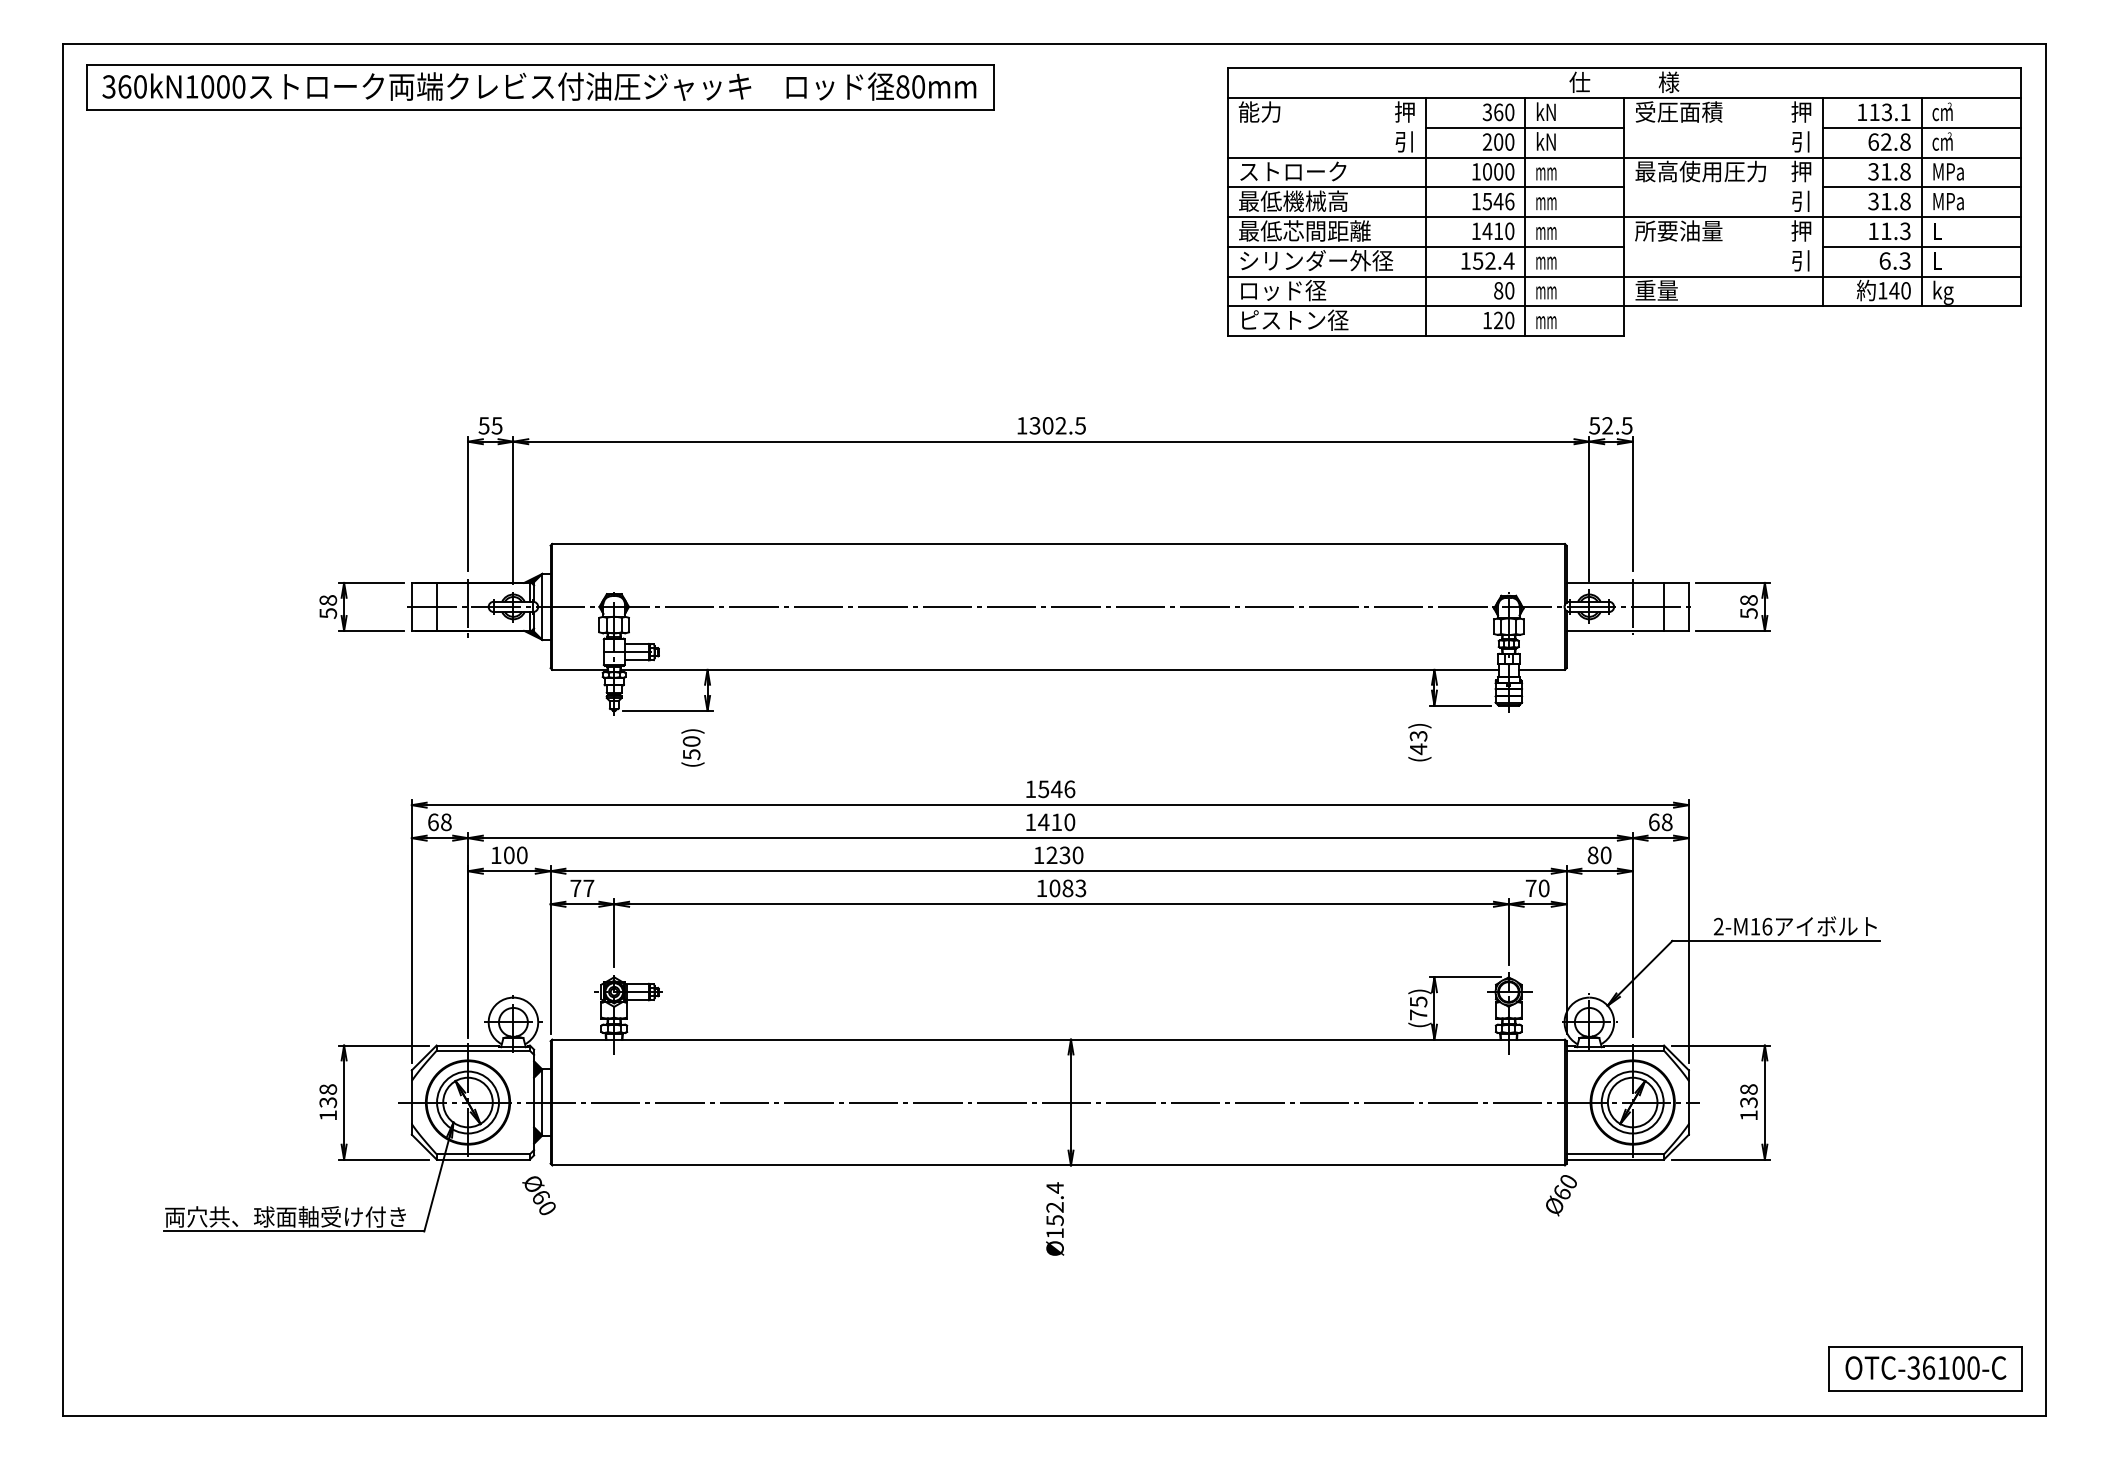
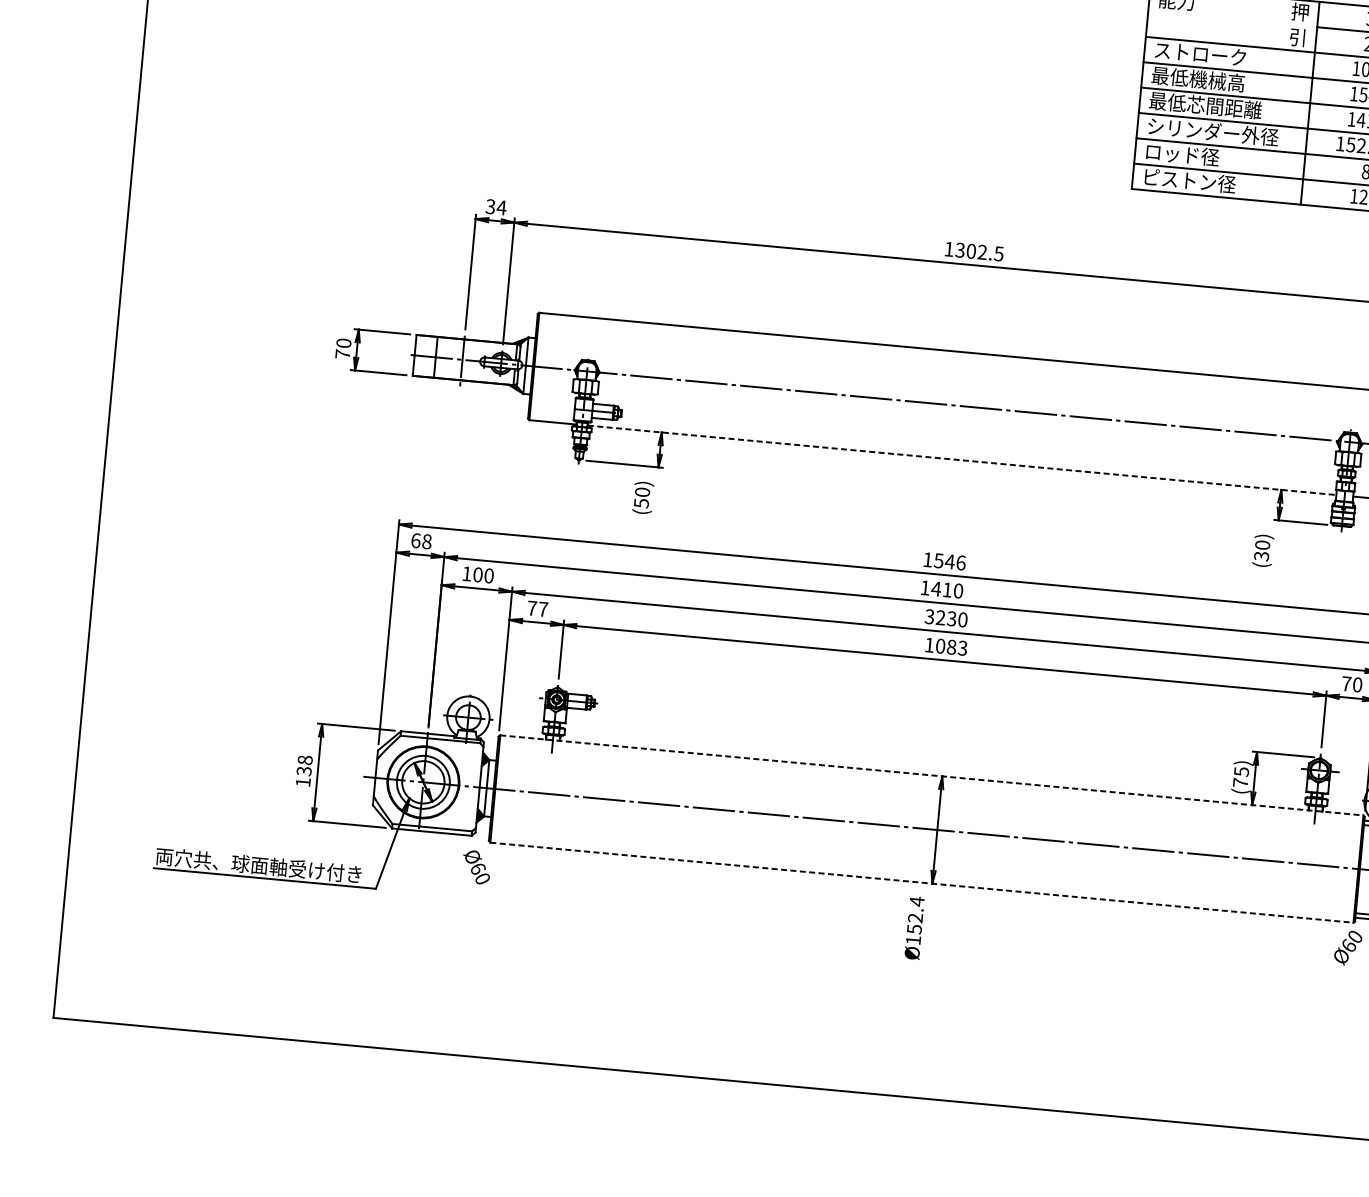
text: (490, 425) -> (496, 206), 55 -> 34
text: (328, 606) -> (343, 348), 58 -> 70
line: (1060, 669) -> (962, 460), solid -> dashed
text: (1418, 742) -> (1262, 550), (43) -> (30)
text: (1038, 855) -> (929, 616), 1230 -> 3230
line: (1059, 1039) -> (932, 775), solid -> dashed
line: (1059, 1165) -> (922, 882), solid -> dashed

